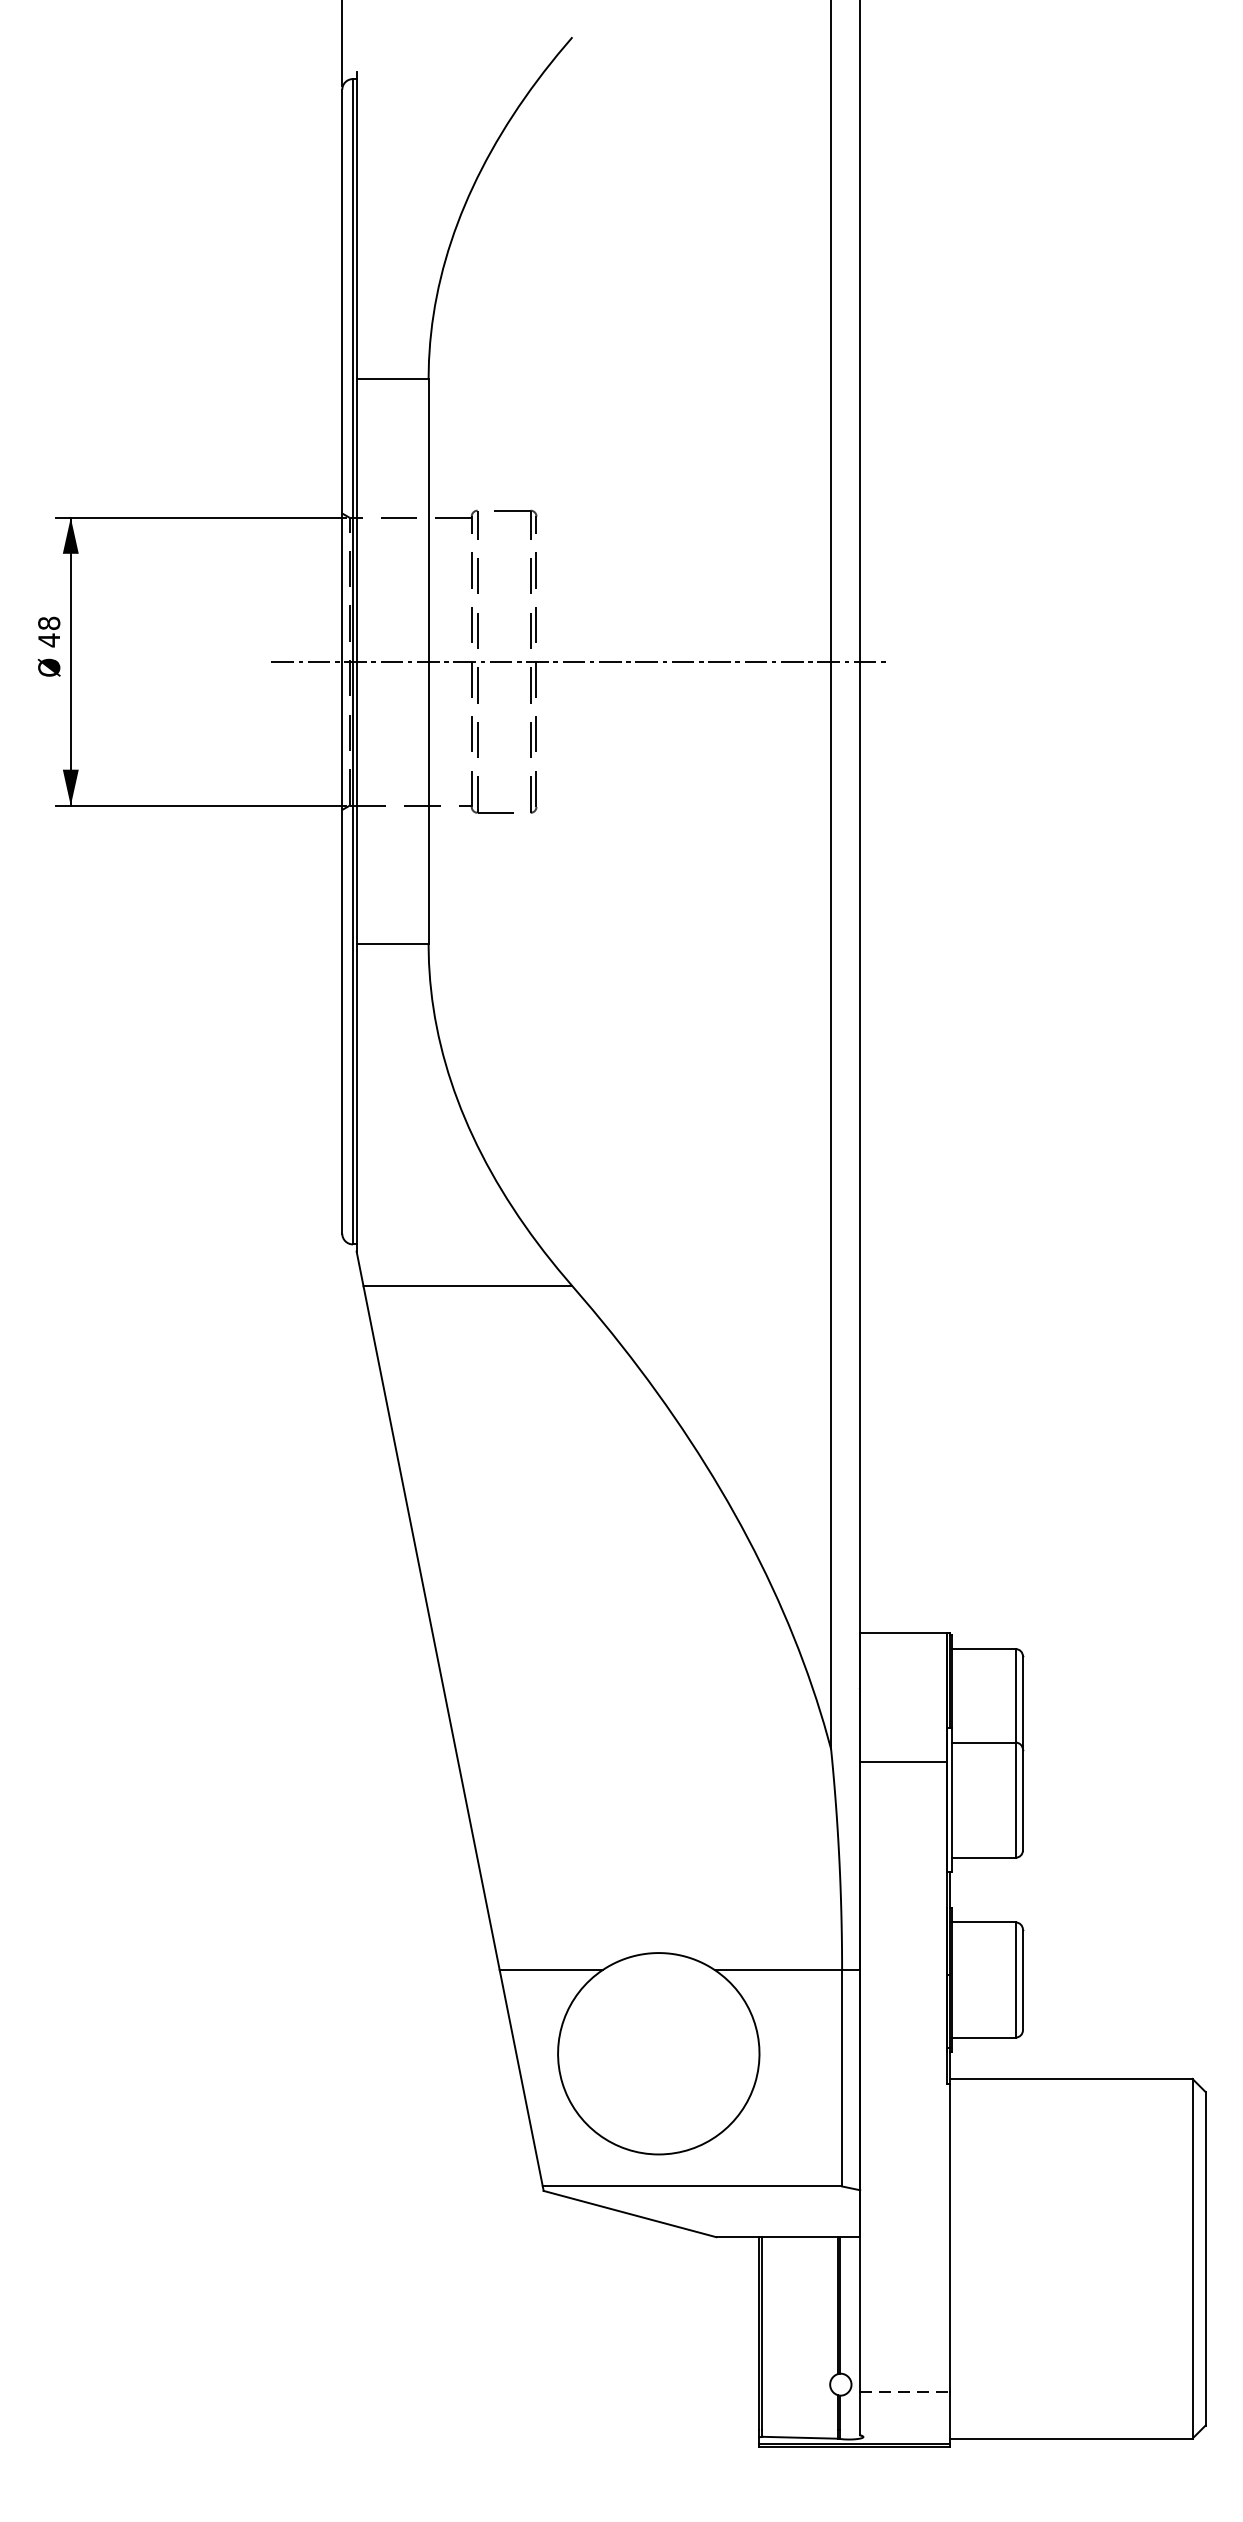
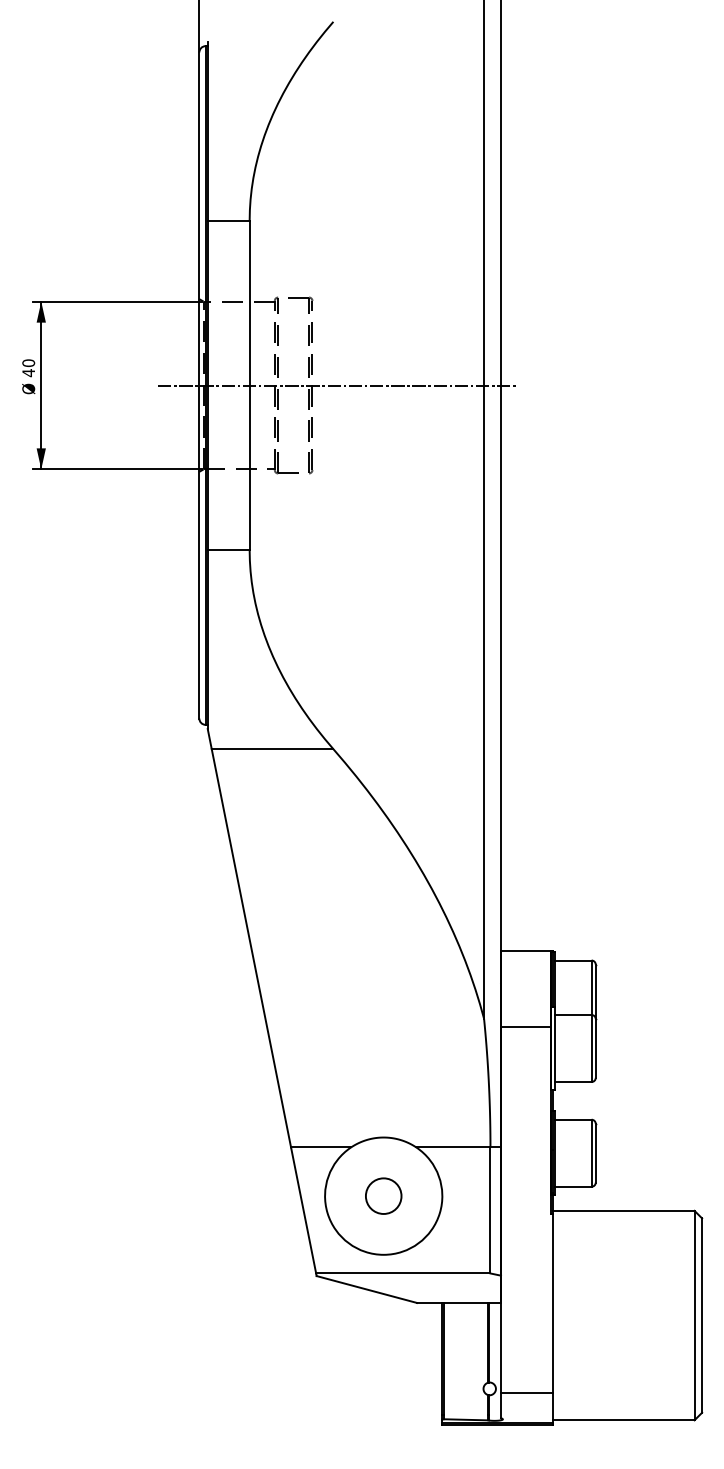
text: (48, 622) -> (28, 362), 48 -> 40
circle: (658, 2052) -> (383, 1195), added
line: (905, 2392) -> (527, 1393), dashed -> solid

